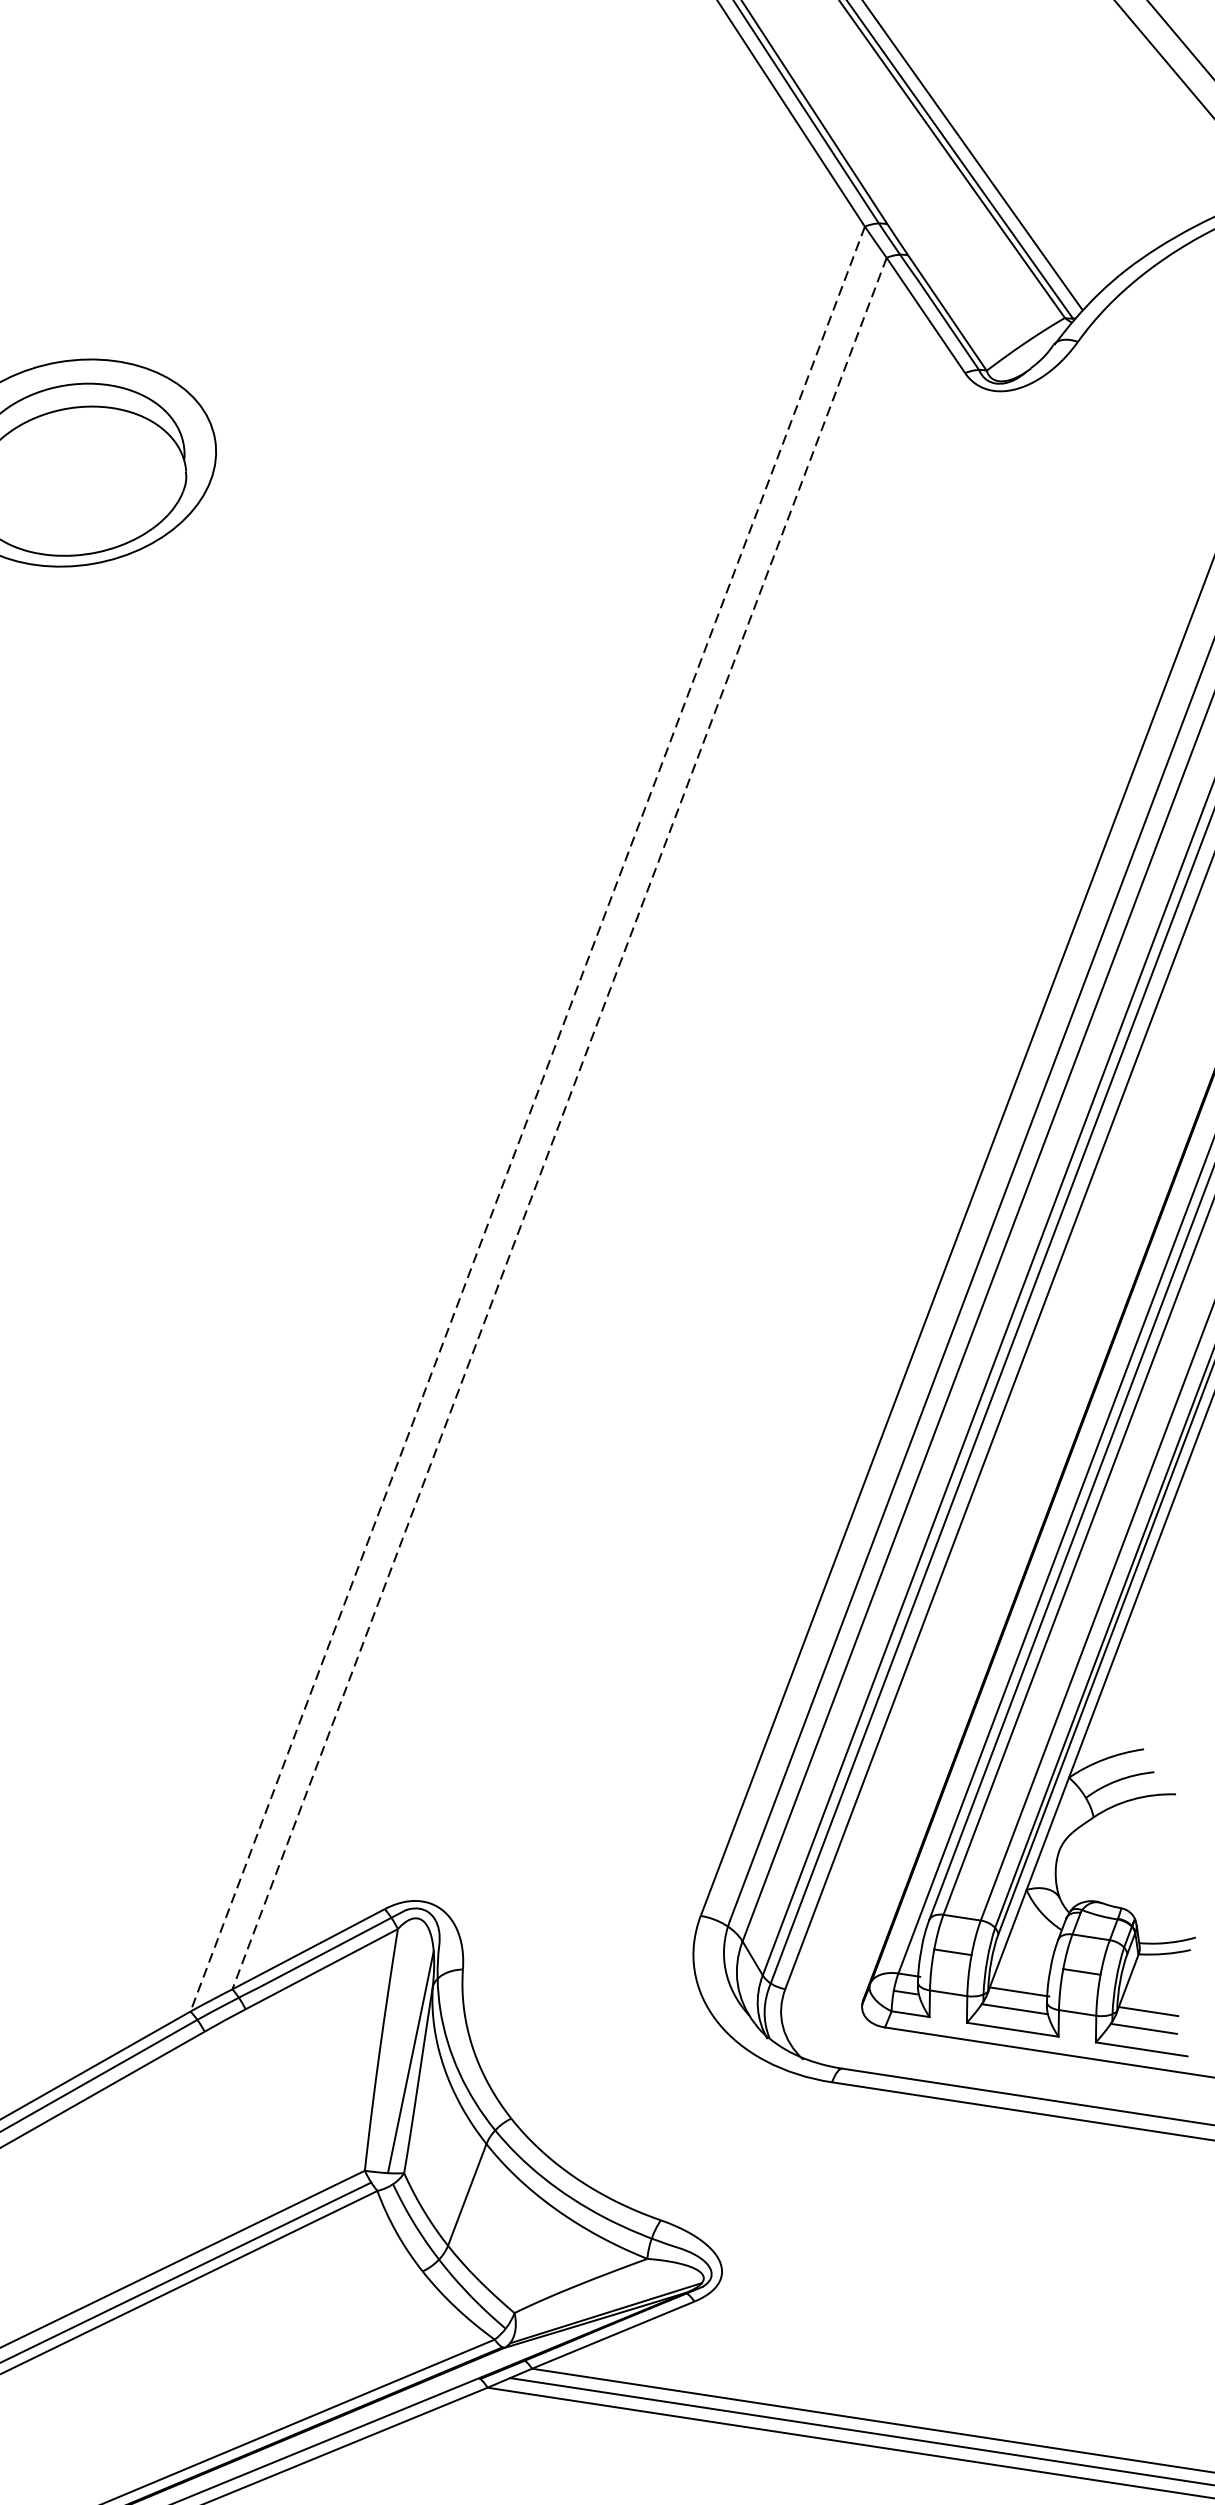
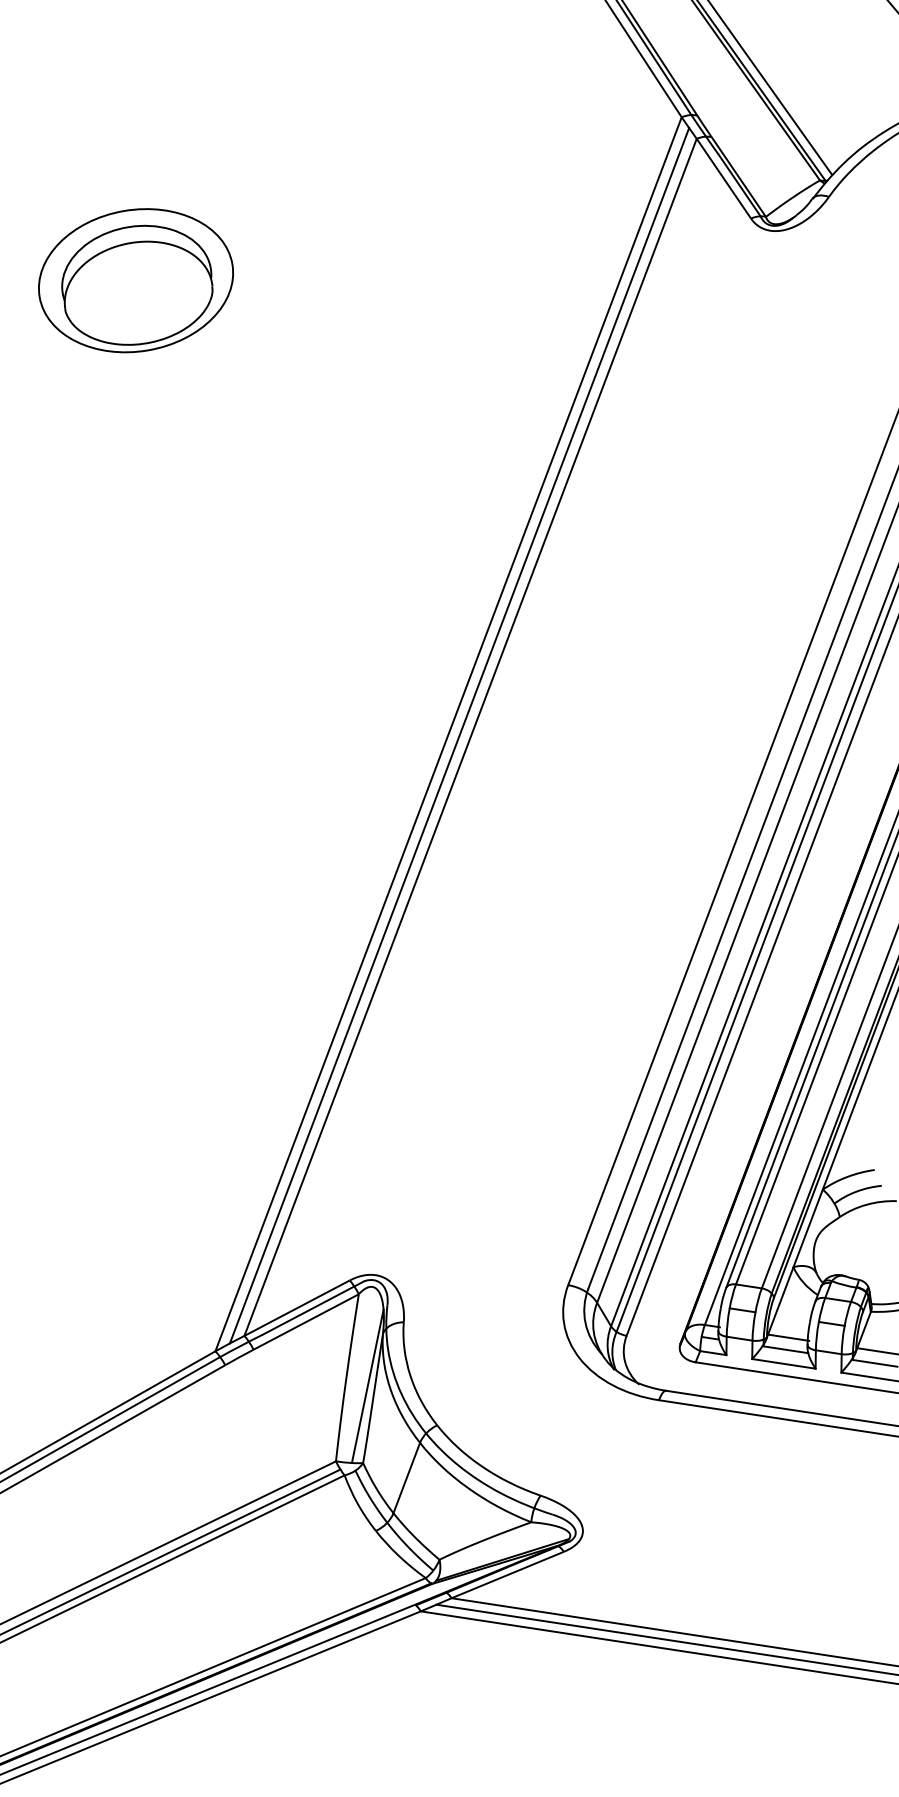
line: (527, 1119) -> (448, 734), dashed -> solid
line: (543, 1120) -> (459, 735), added
line: (559, 1123) -> (470, 737), dashed -> solid

